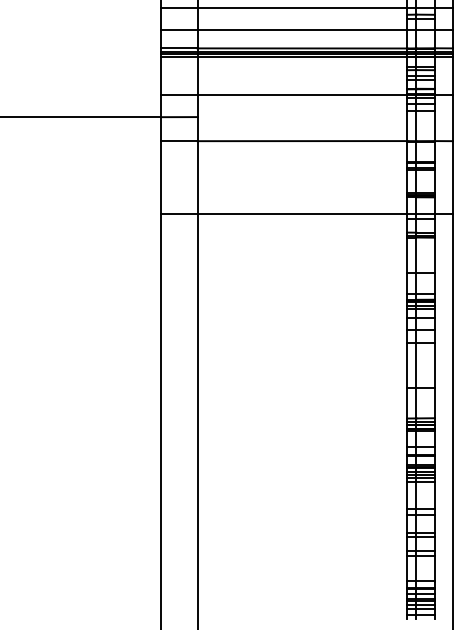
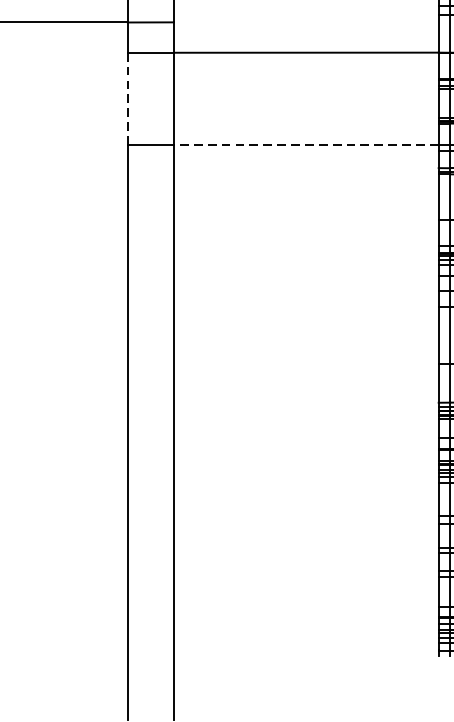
line: (161, 177) -> (128, 98), solid -> dashed
line: (302, 214) -> (306, 145), solid -> dashed

